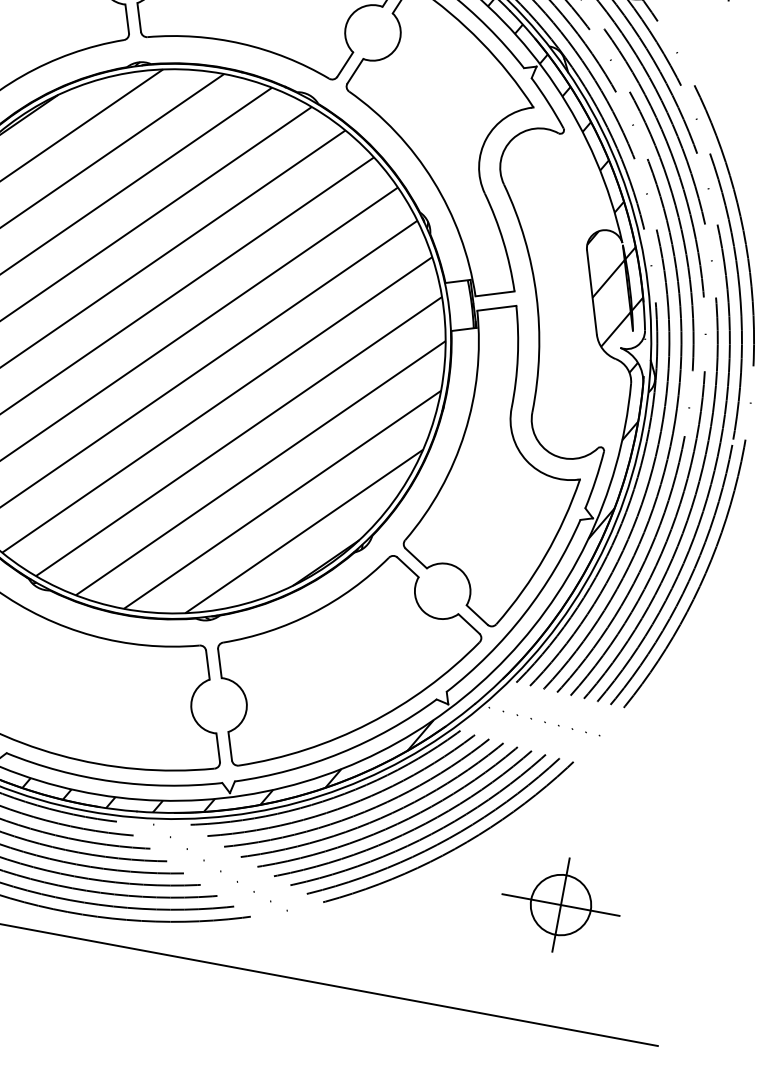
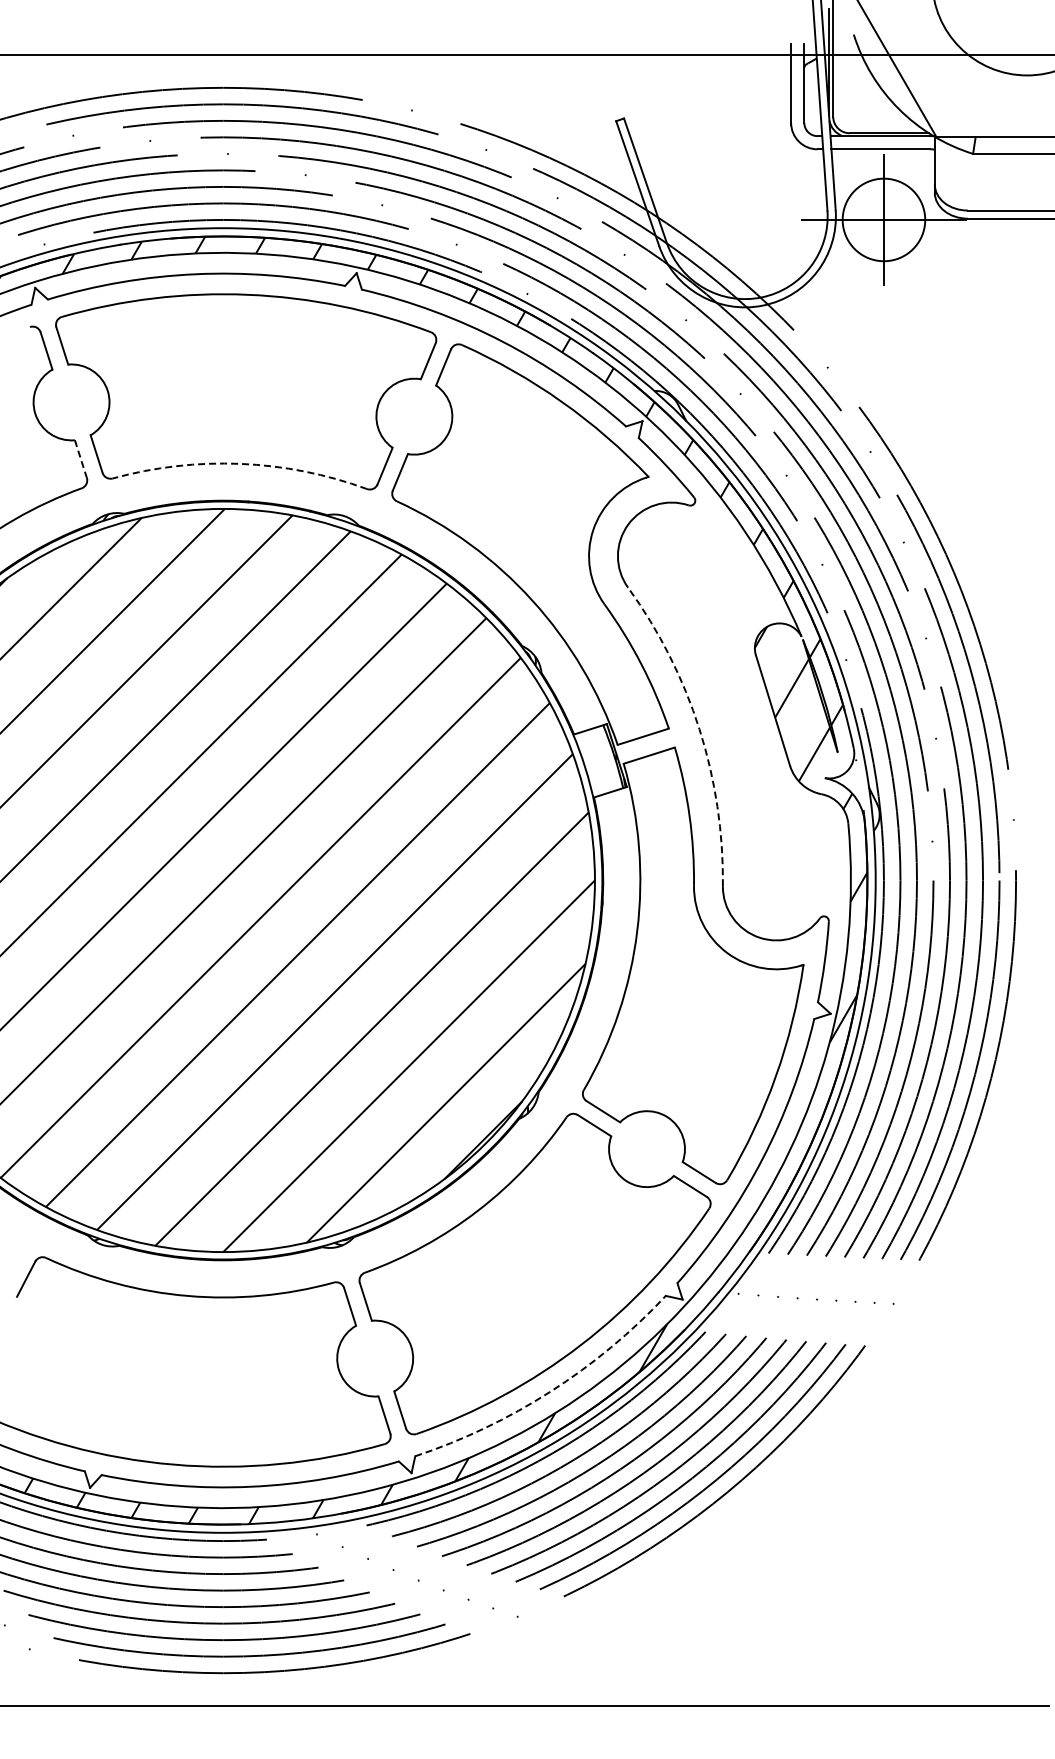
line: (126, 19) -> (80, 459), solid -> dashed
arc: (241, 43) -> (240, 463), solid -> dashed
arc: (536, 296) -> (699, 729), solid -> dashed
arc: (340, 752) -> (550, 1391), solid -> dashed
part: (560, 904) -> (883, 1540), removed

